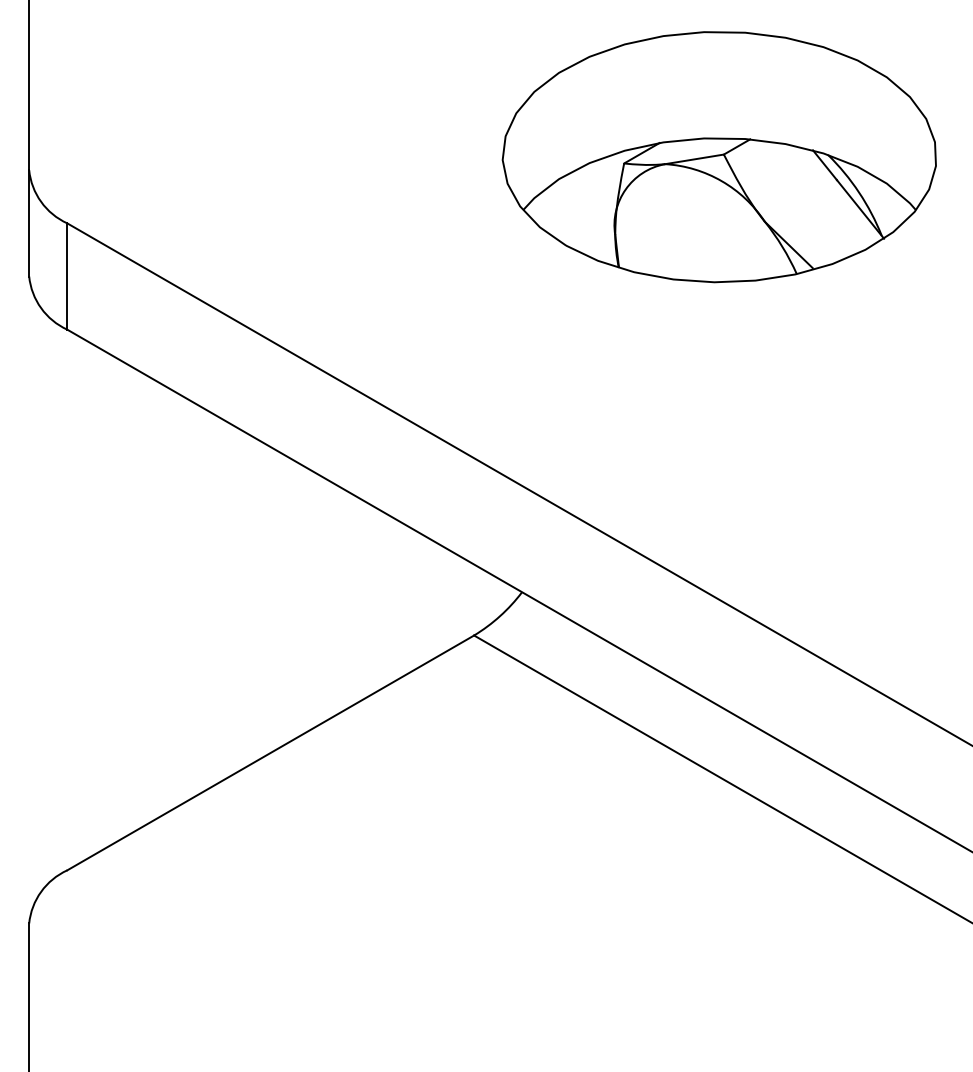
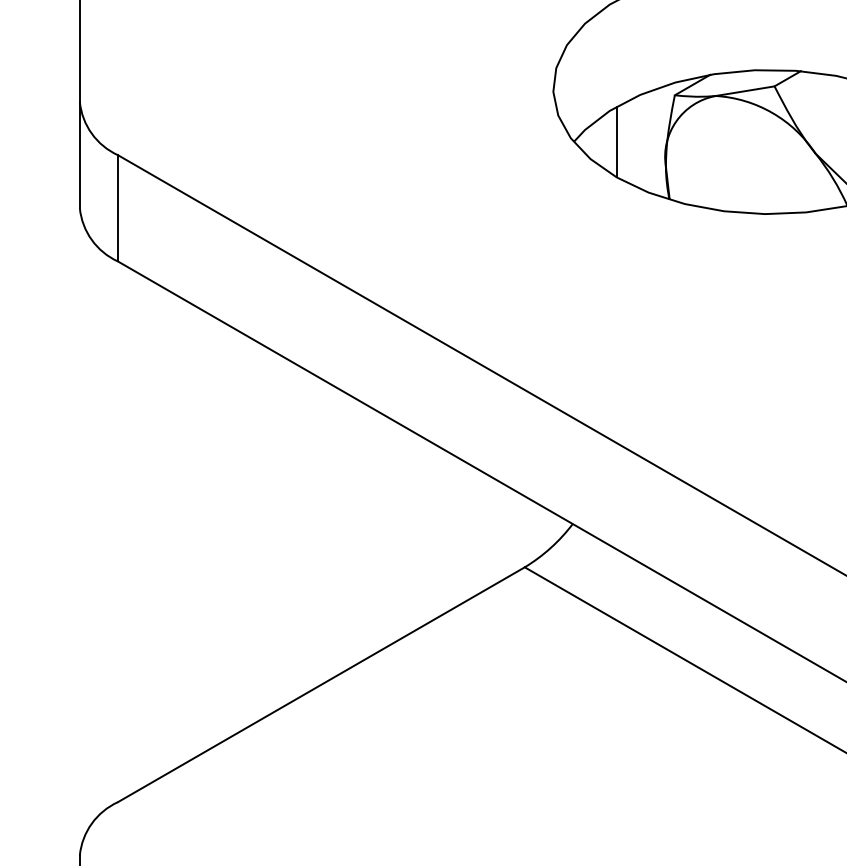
line: (566, 209) -> (617, 141), added

